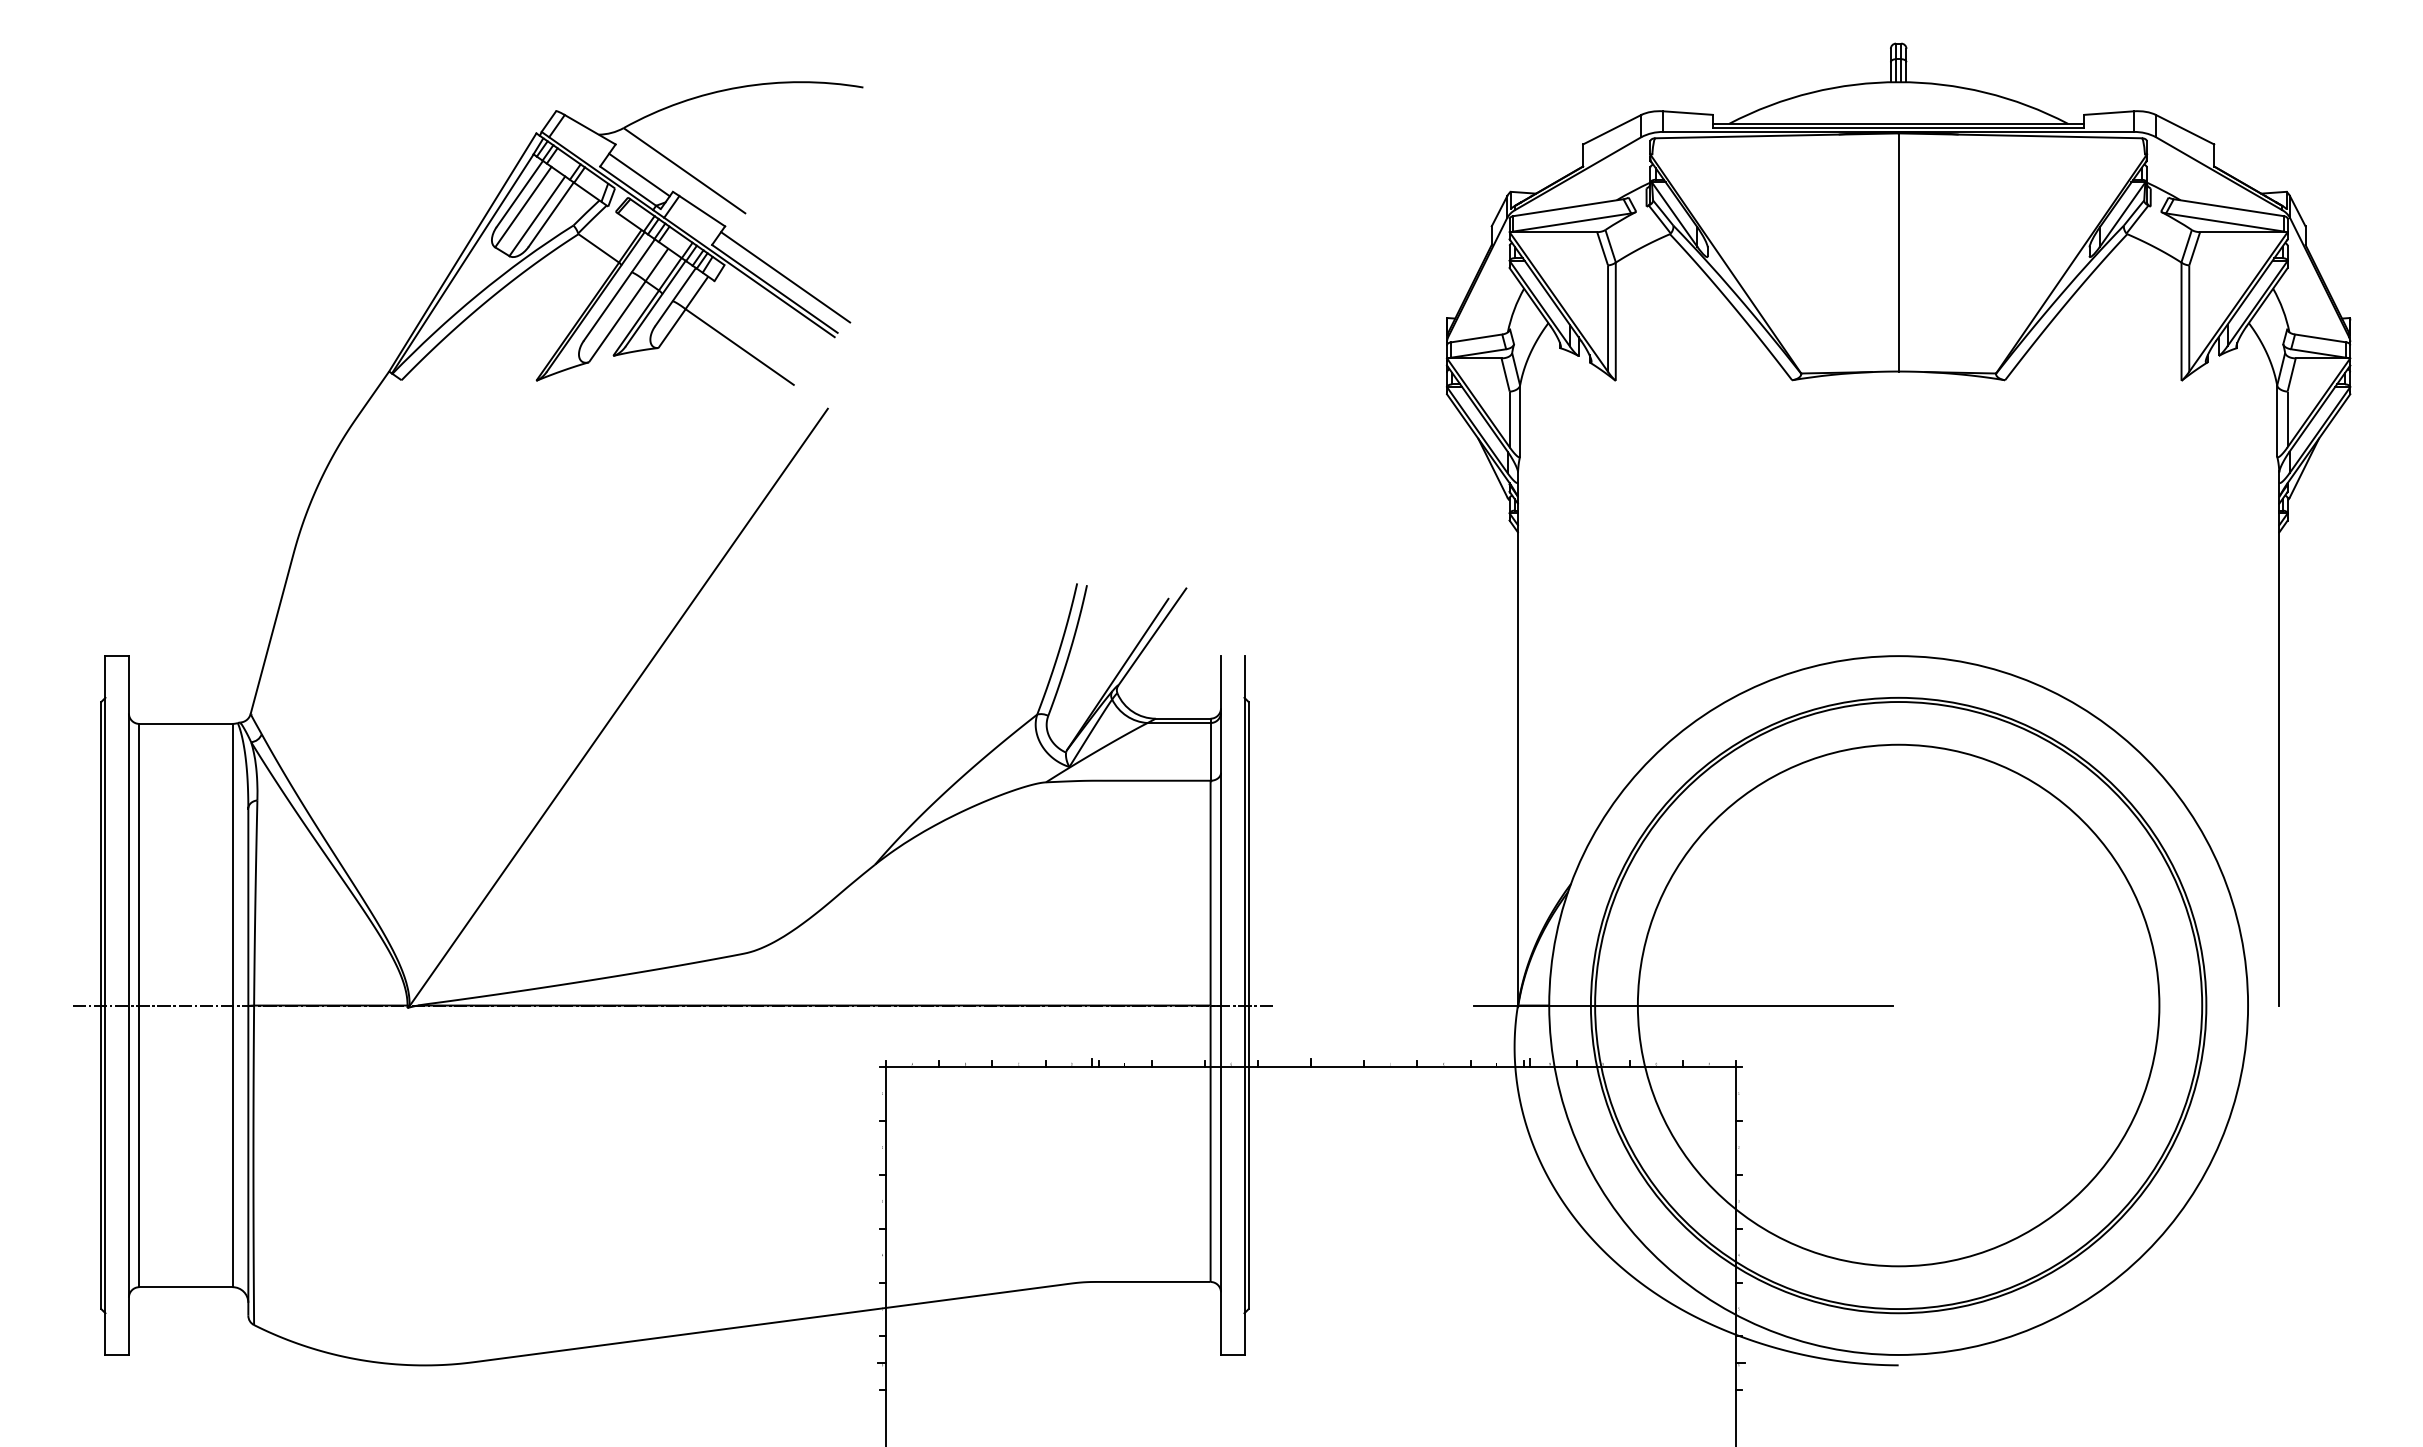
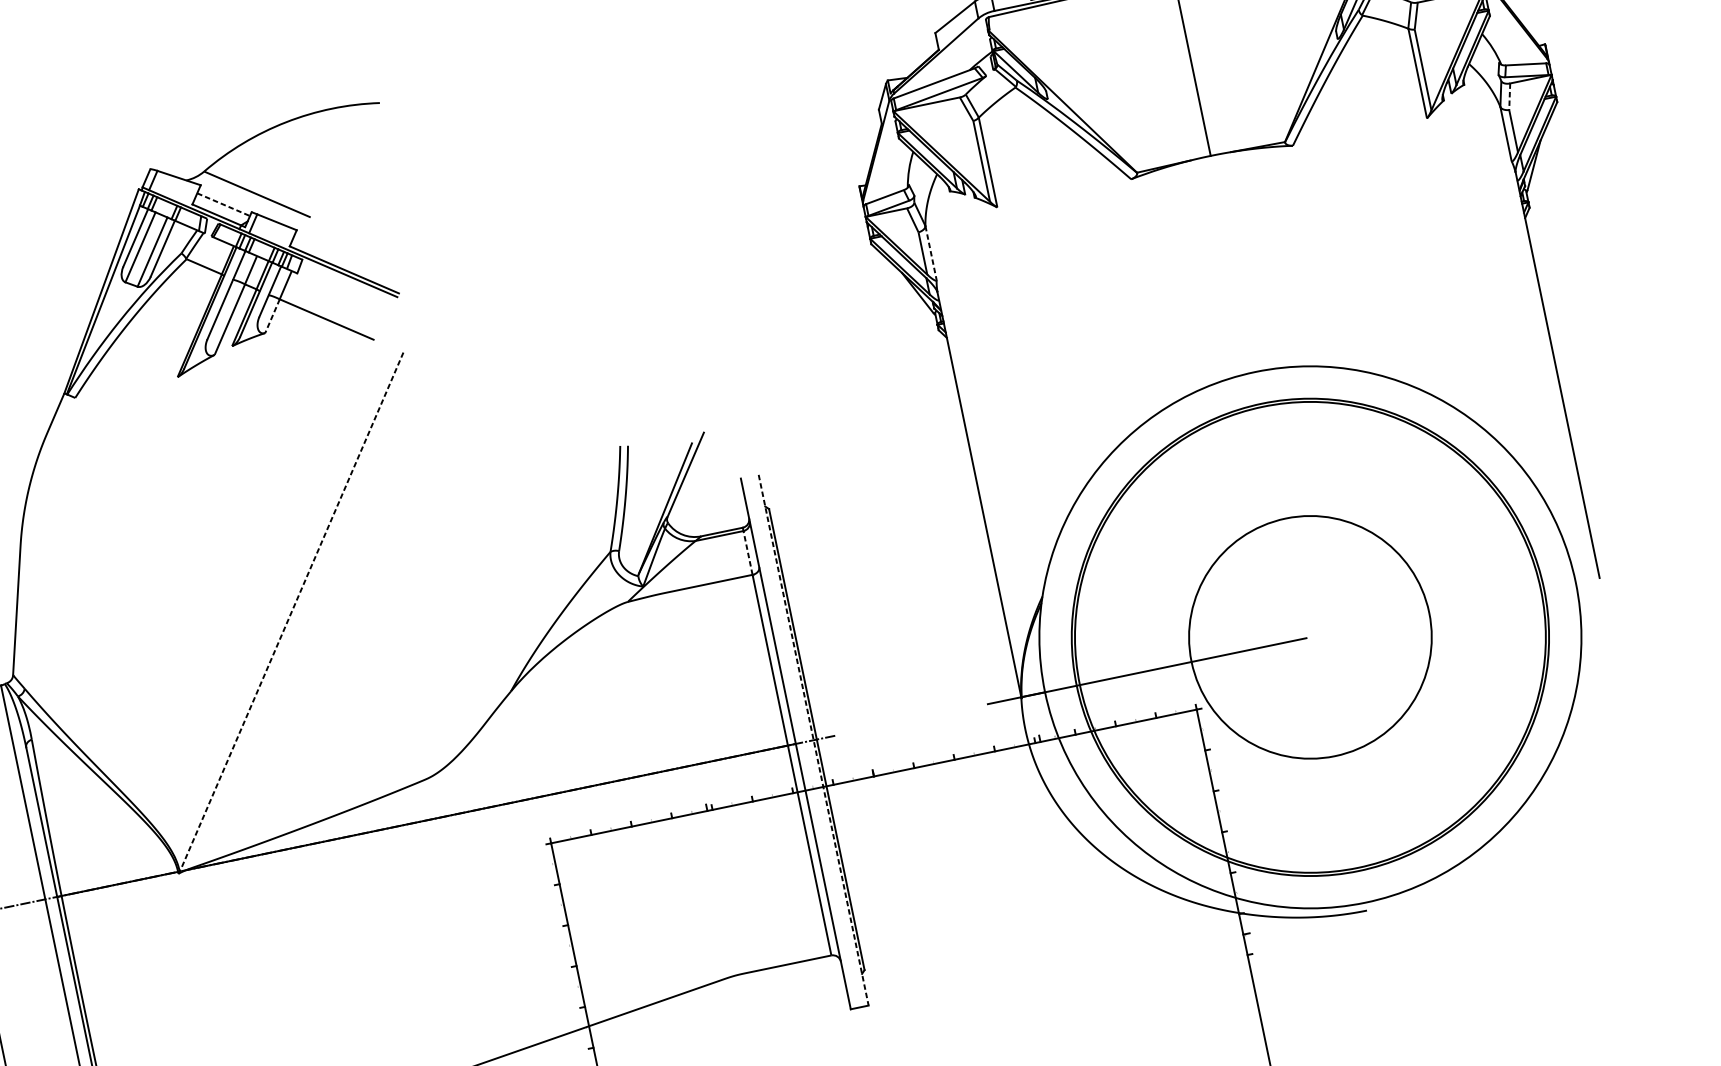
line: (639, 175) -> (223, 205), solid -> dashed
line: (785, 277) -> (350, 259), removed
line: (672, 328) -> (272, 316), solid -> dashed
line: (2291, 376) -> (1509, 97), solid -> dashed
line: (1520, 420) -> (931, 252), solid -> dashed
line: (618, 707) -> (291, 612), solid -> dashed
line: (1210, 751) -> (747, 552), solid -> dashed
circle: (1898, 1005) -> (1310, 637), size x0.6
line: (1244, 1006) -> (813, 740), solid -> dashed

